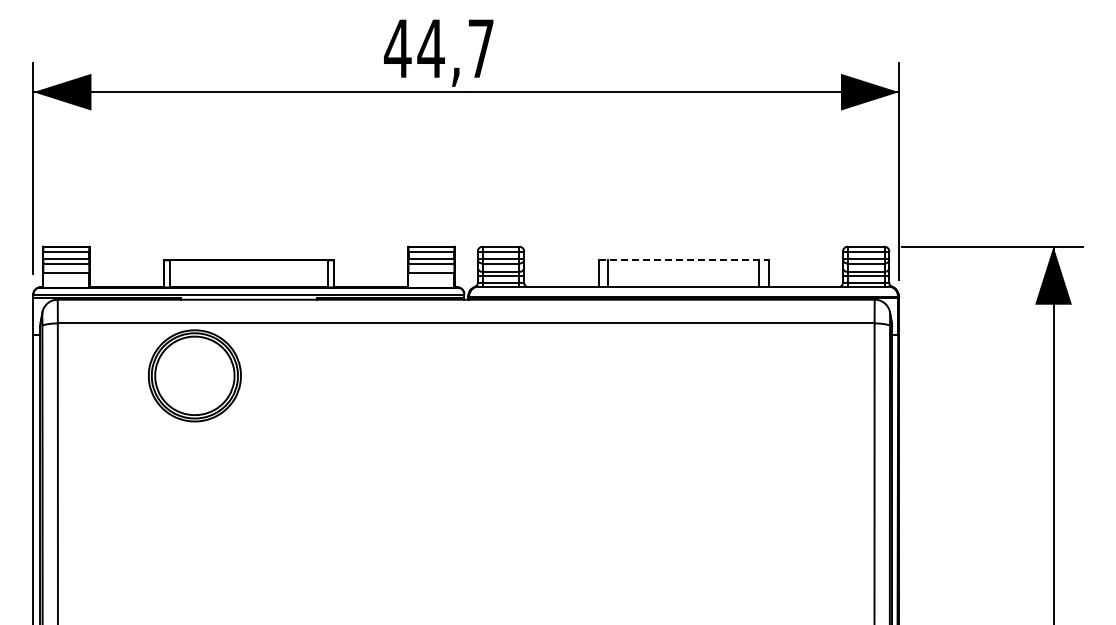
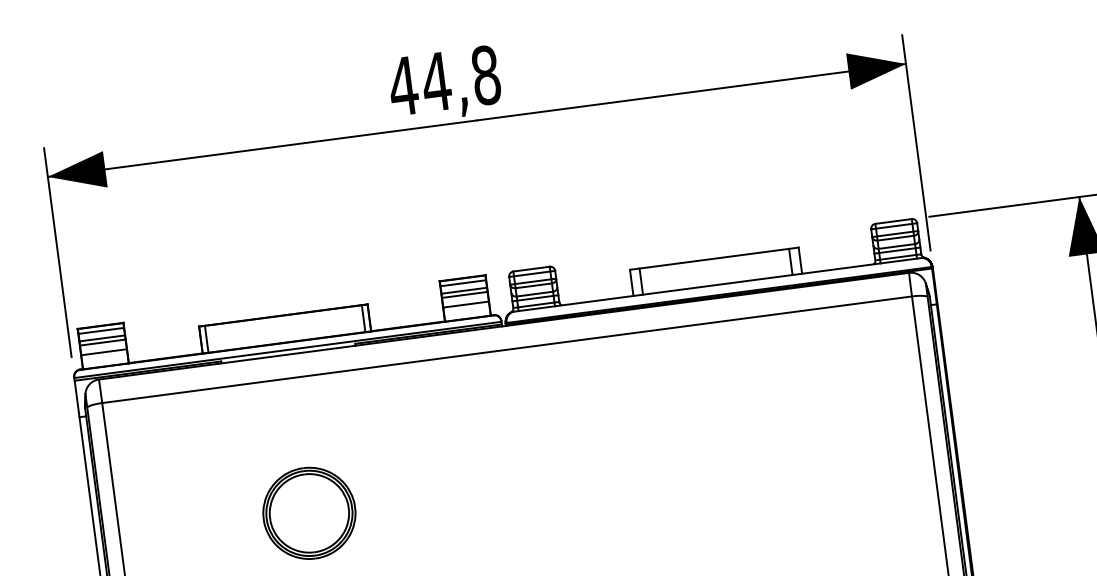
text: (481, 48) -> (486, 75), 44,7 -> 44,8
line: (684, 260) -> (715, 258), dashed -> solid
part: (194, 375) -> (309, 513), moved

